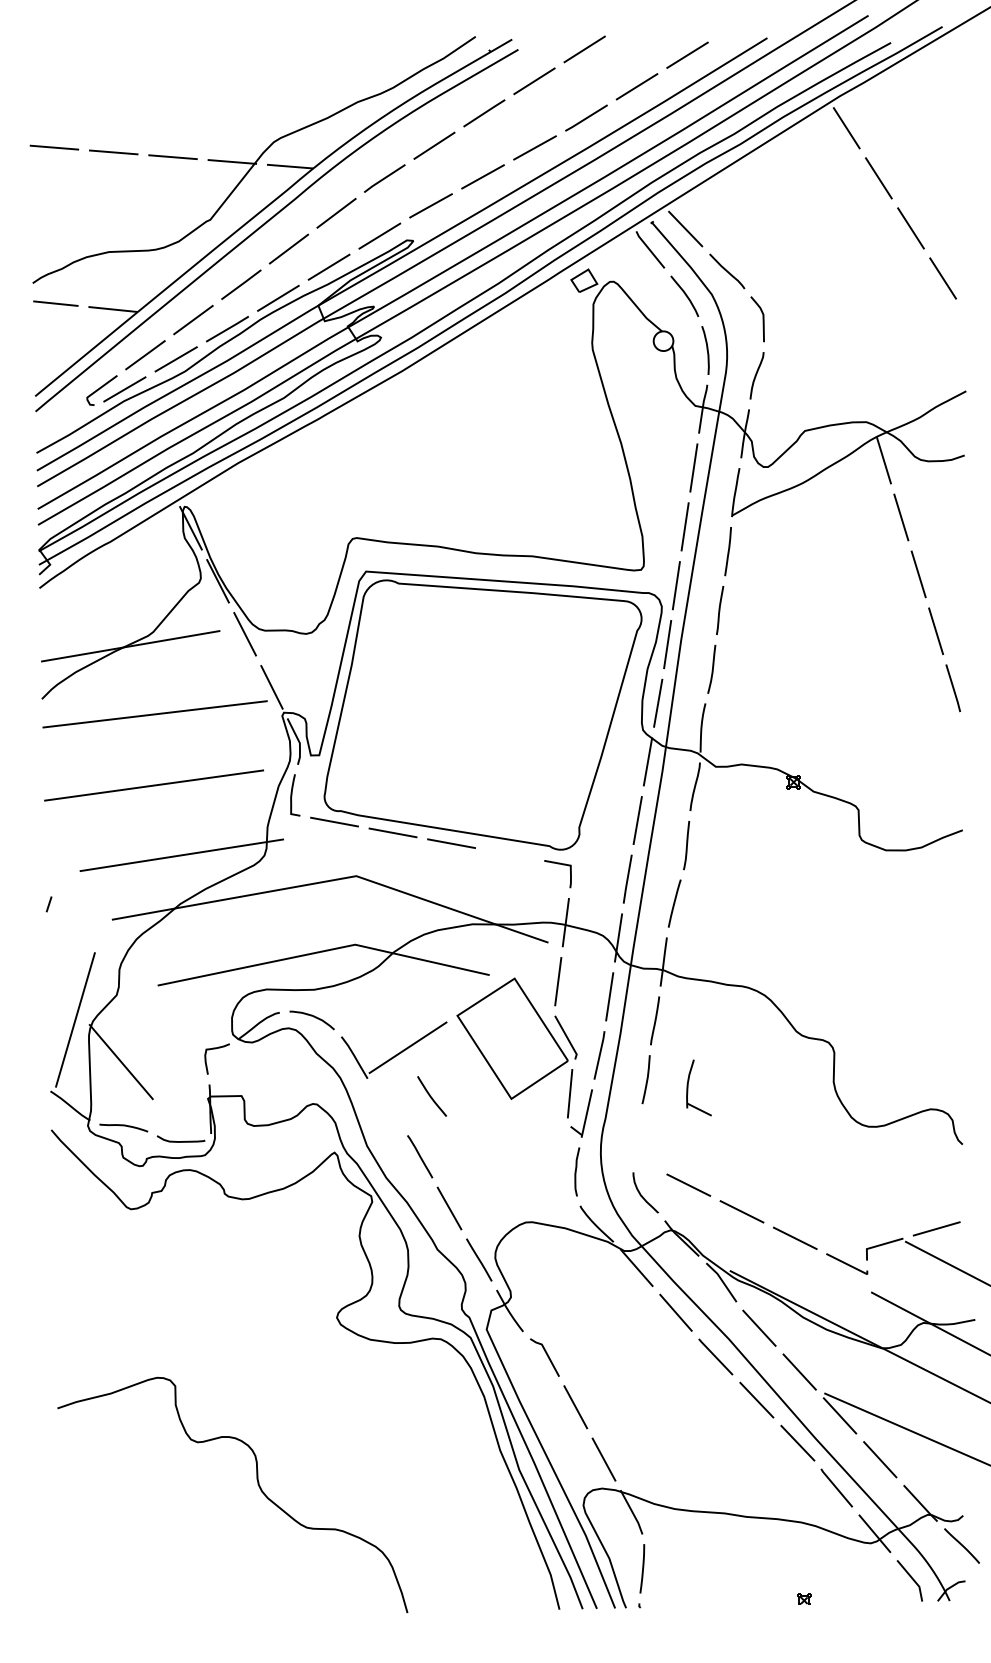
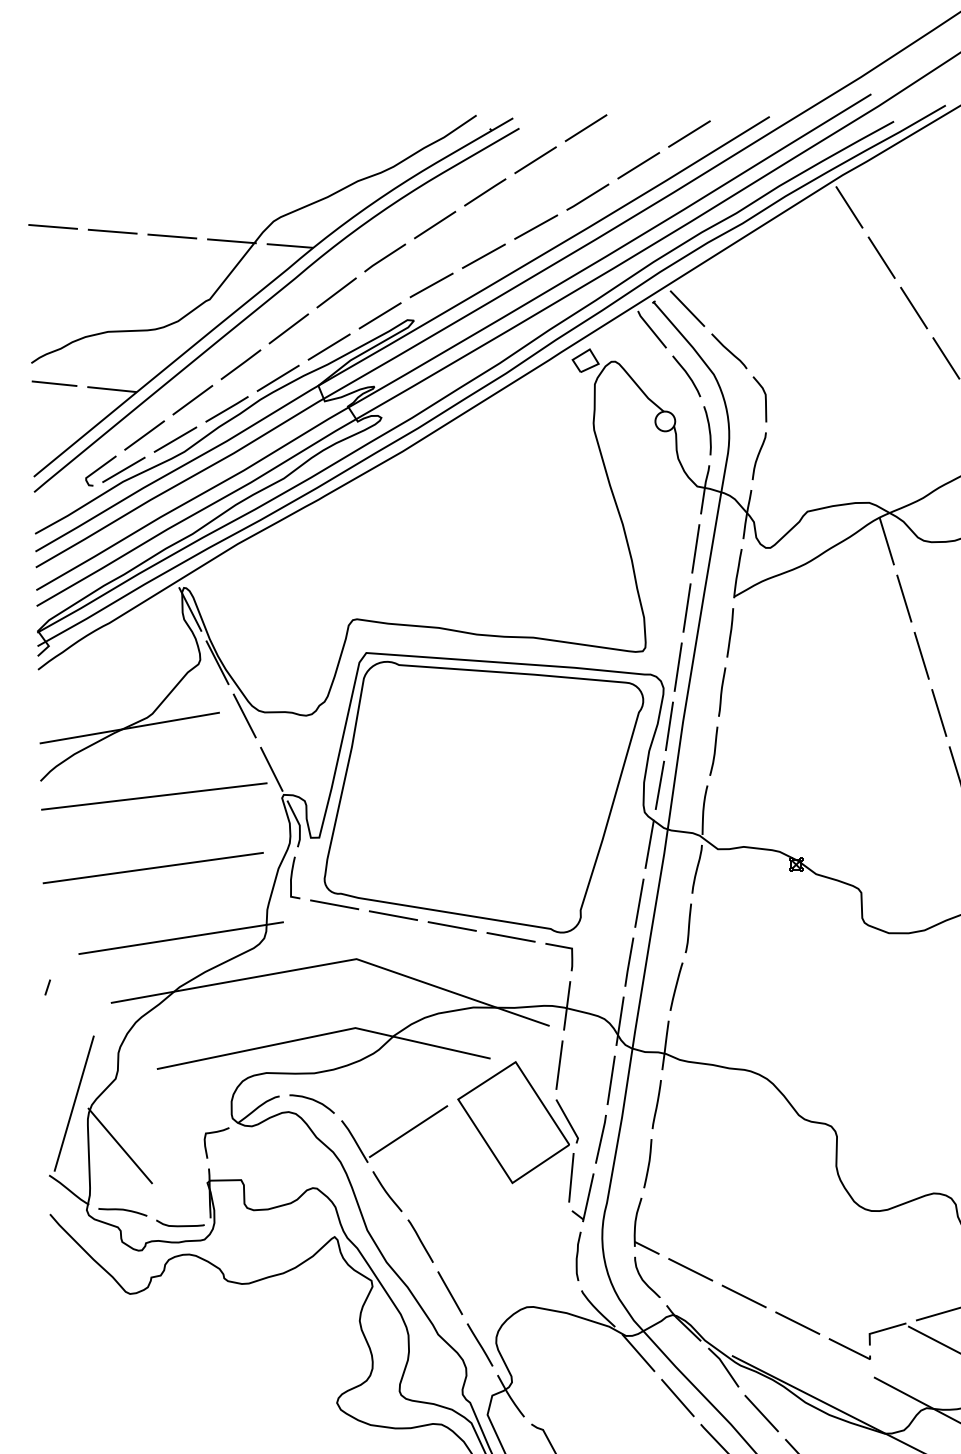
line: (509, 854) -> (510, 937), added
part: (688, 1087) -> (636, 1225), moved
curve: (431, 1096) -> (386, 1191), moved

